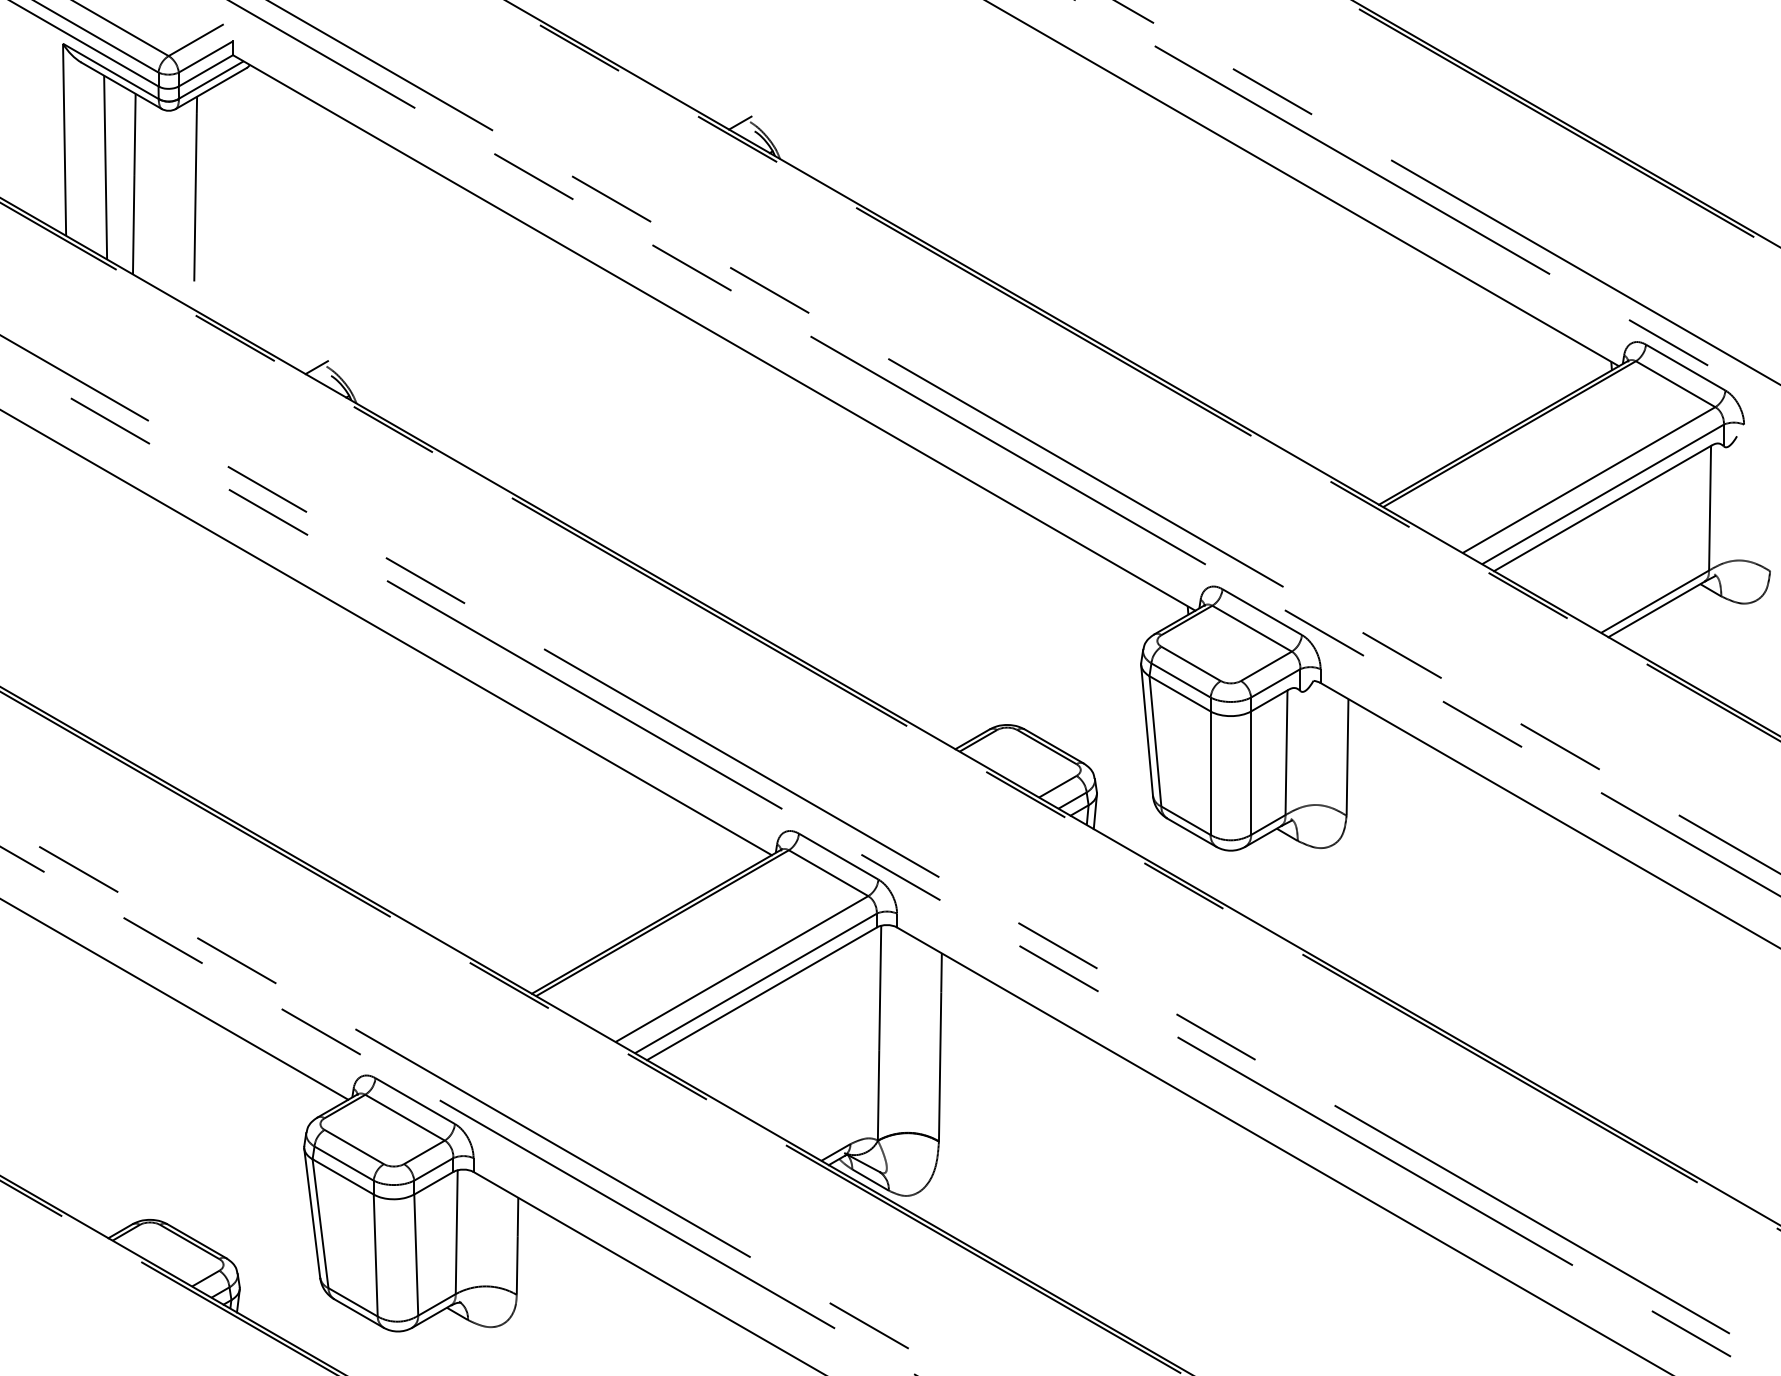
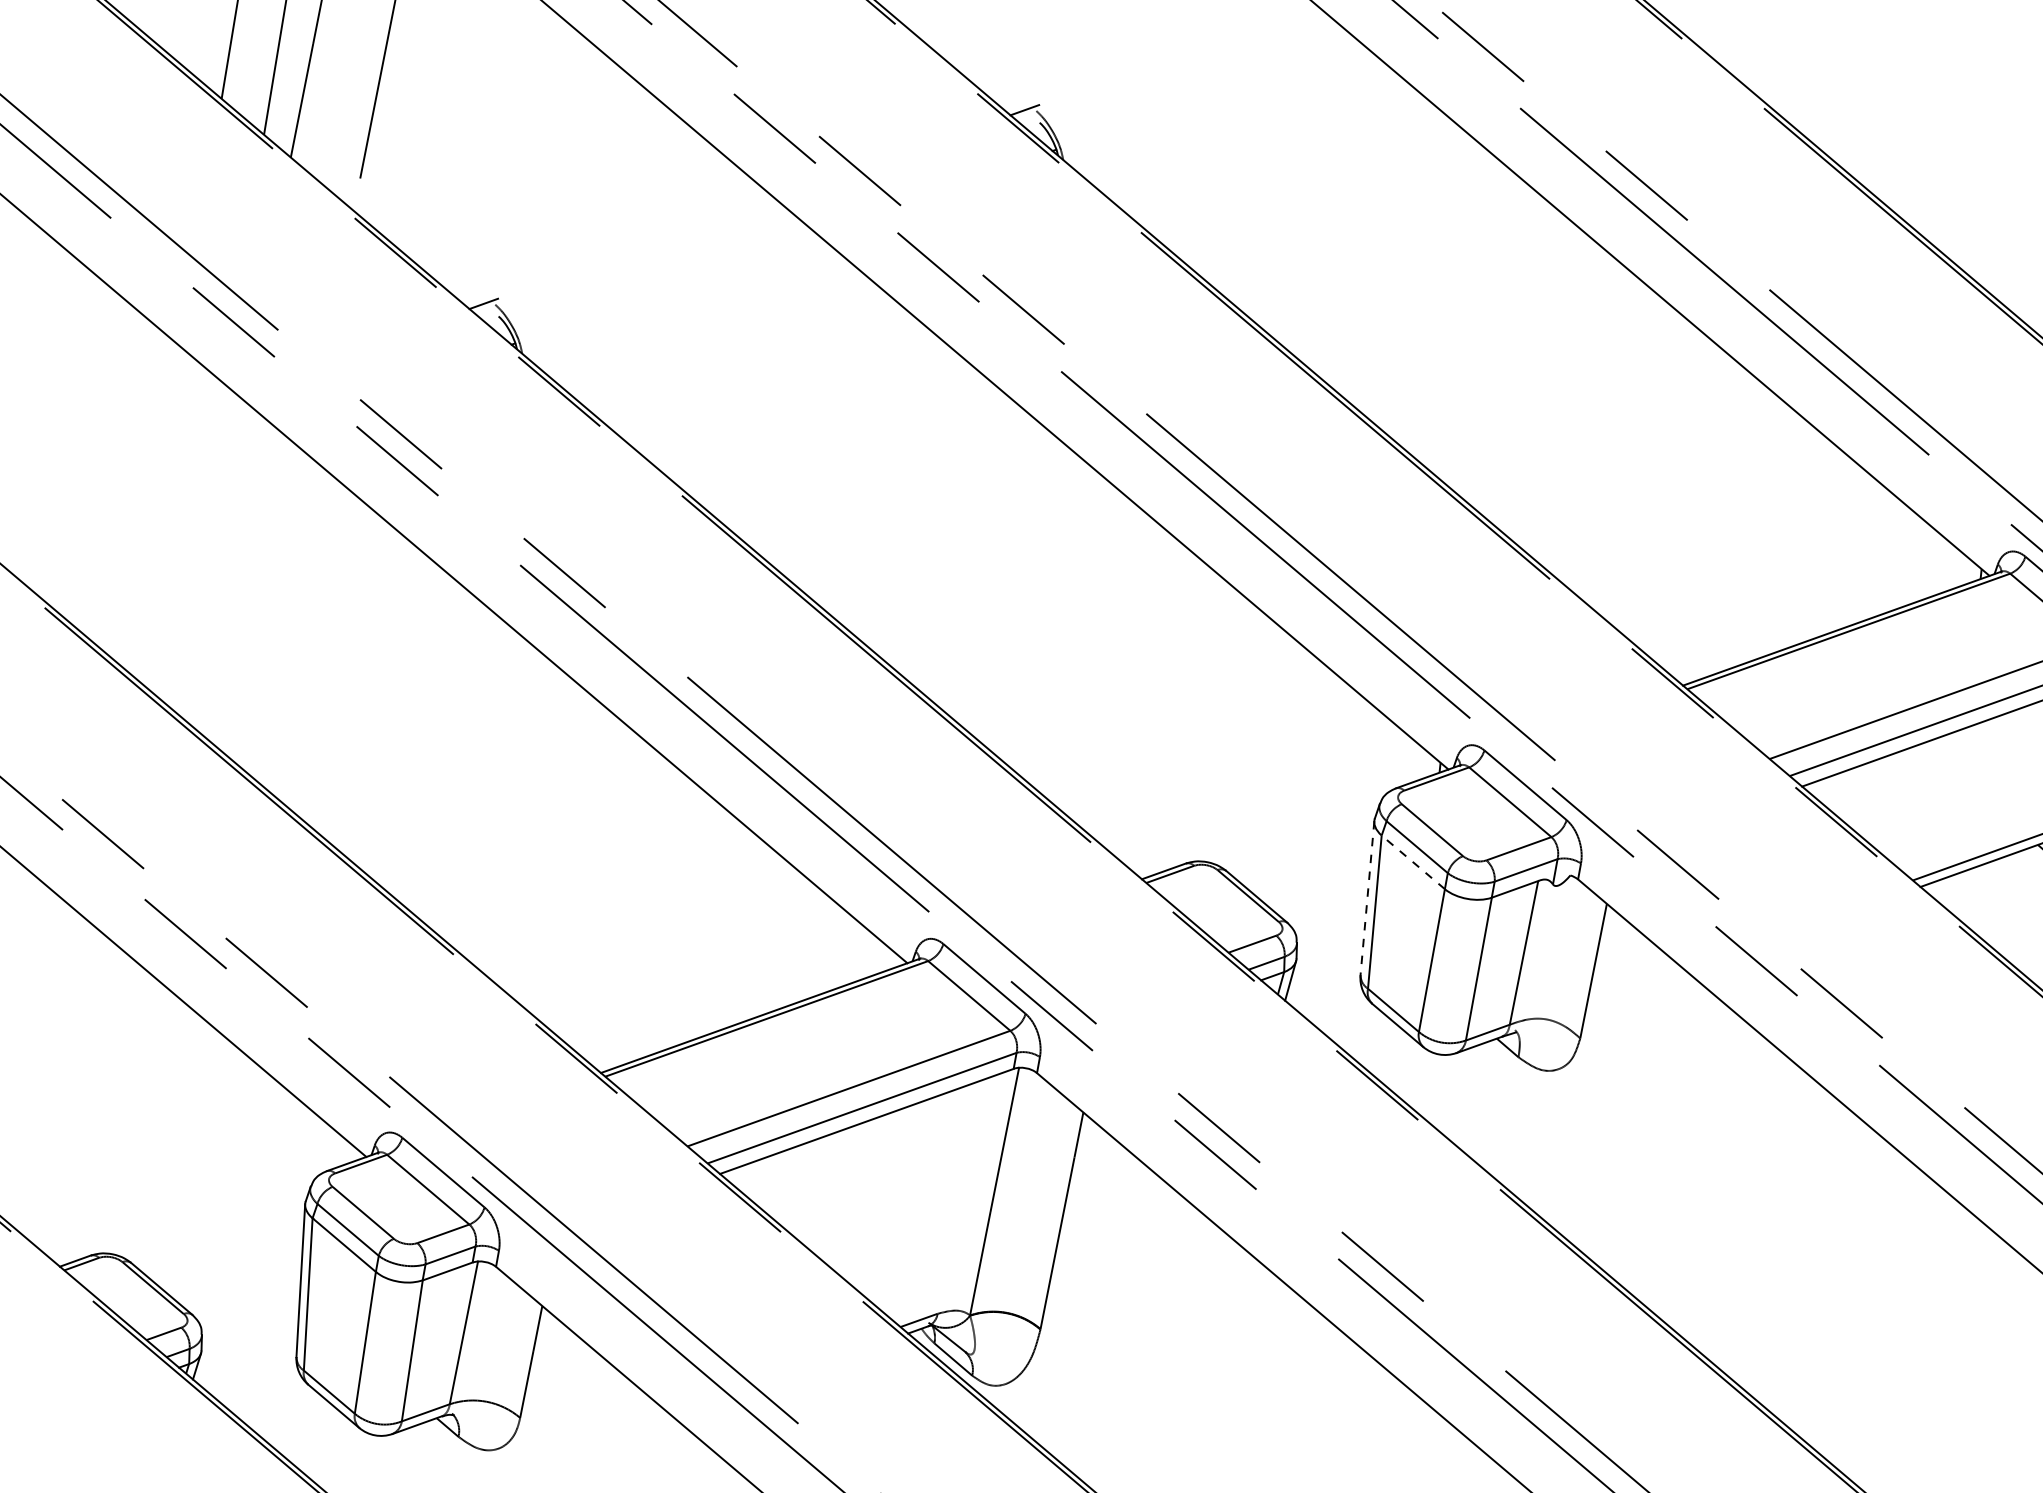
line: (1179, 693) -> (1412, 861), solid -> dashed
line: (1147, 730) -> (1367, 897), solid -> dashed

